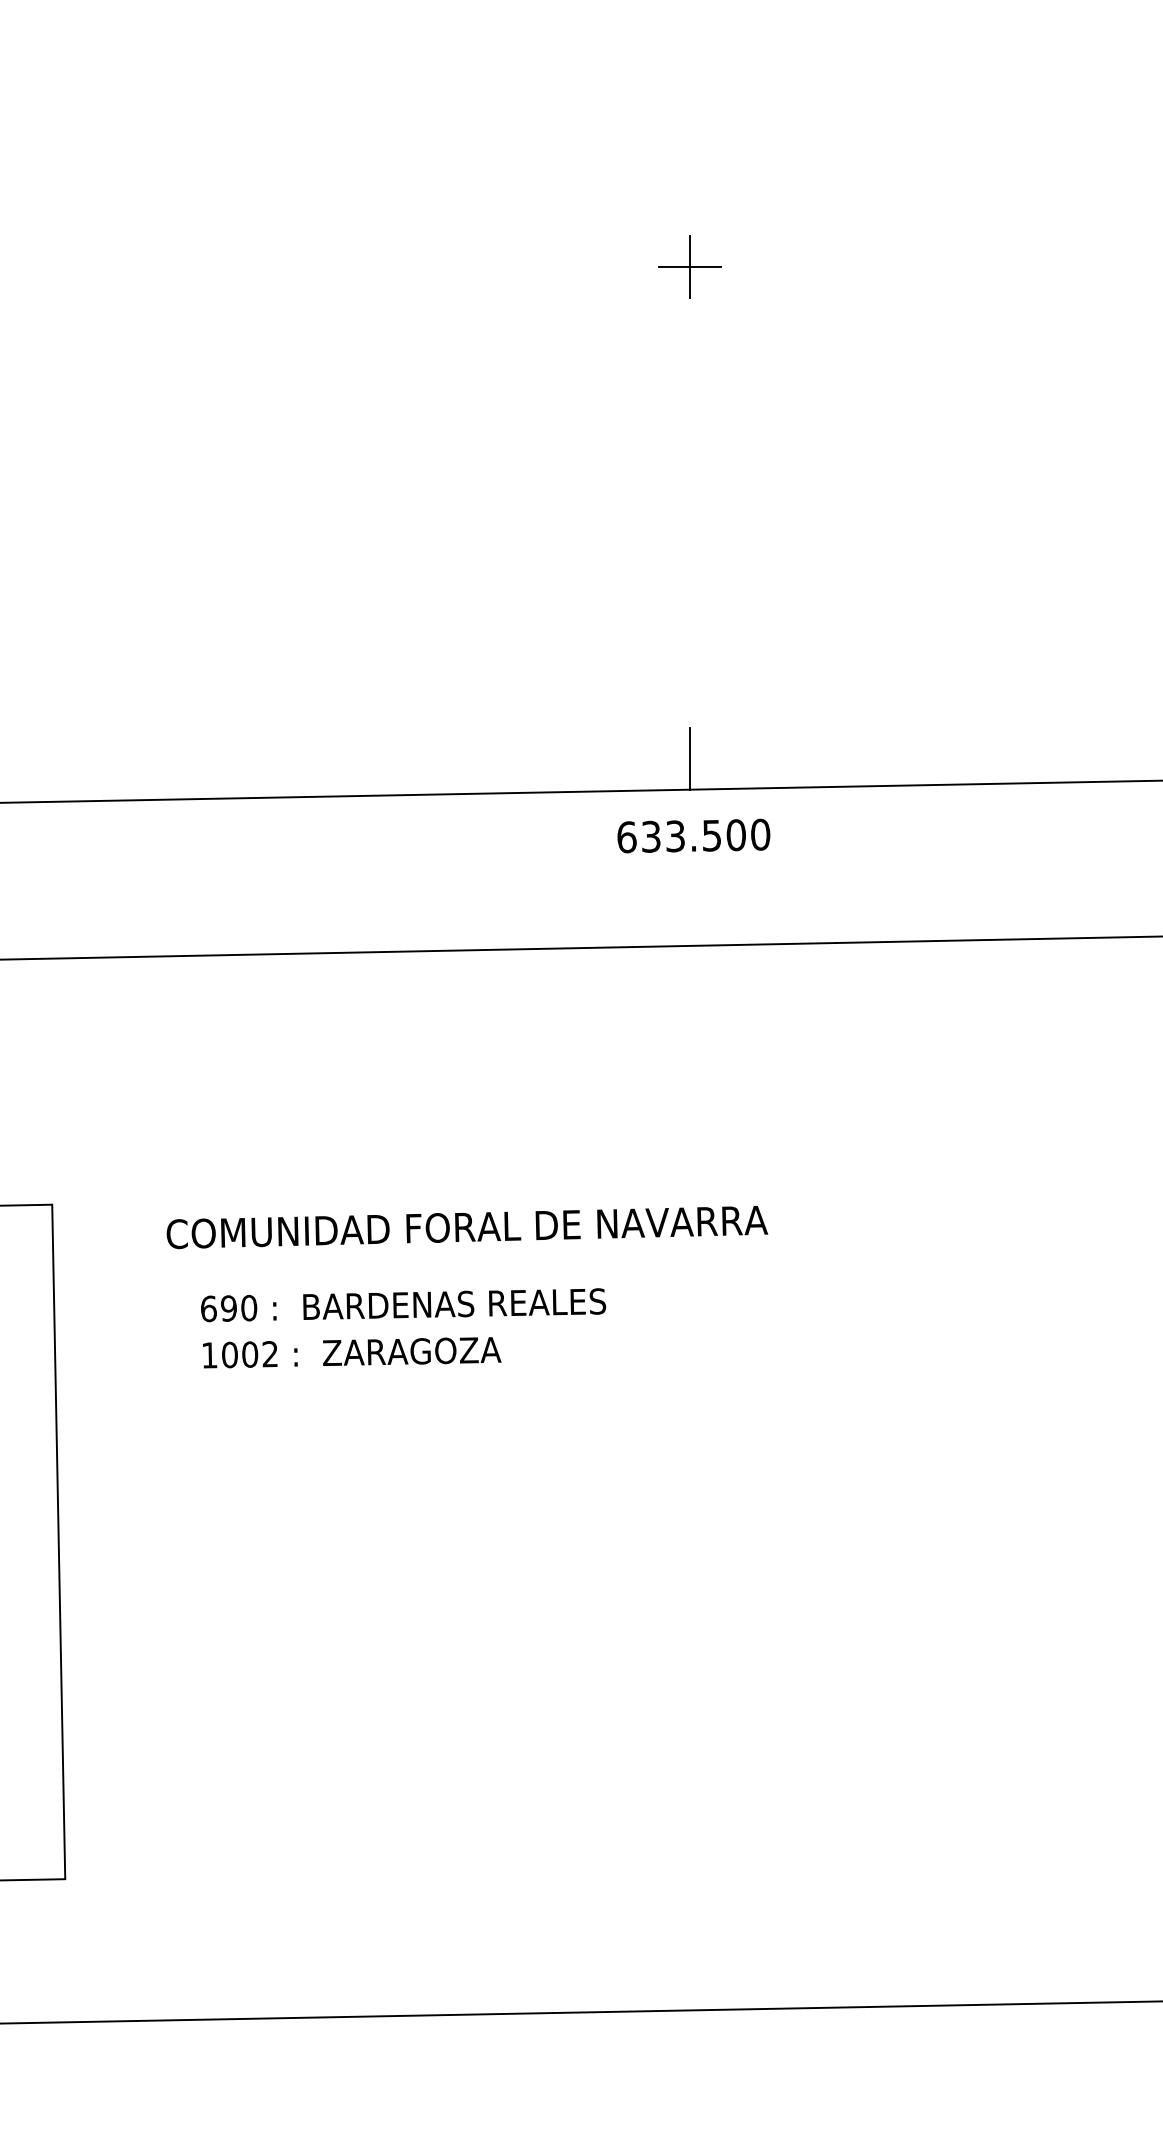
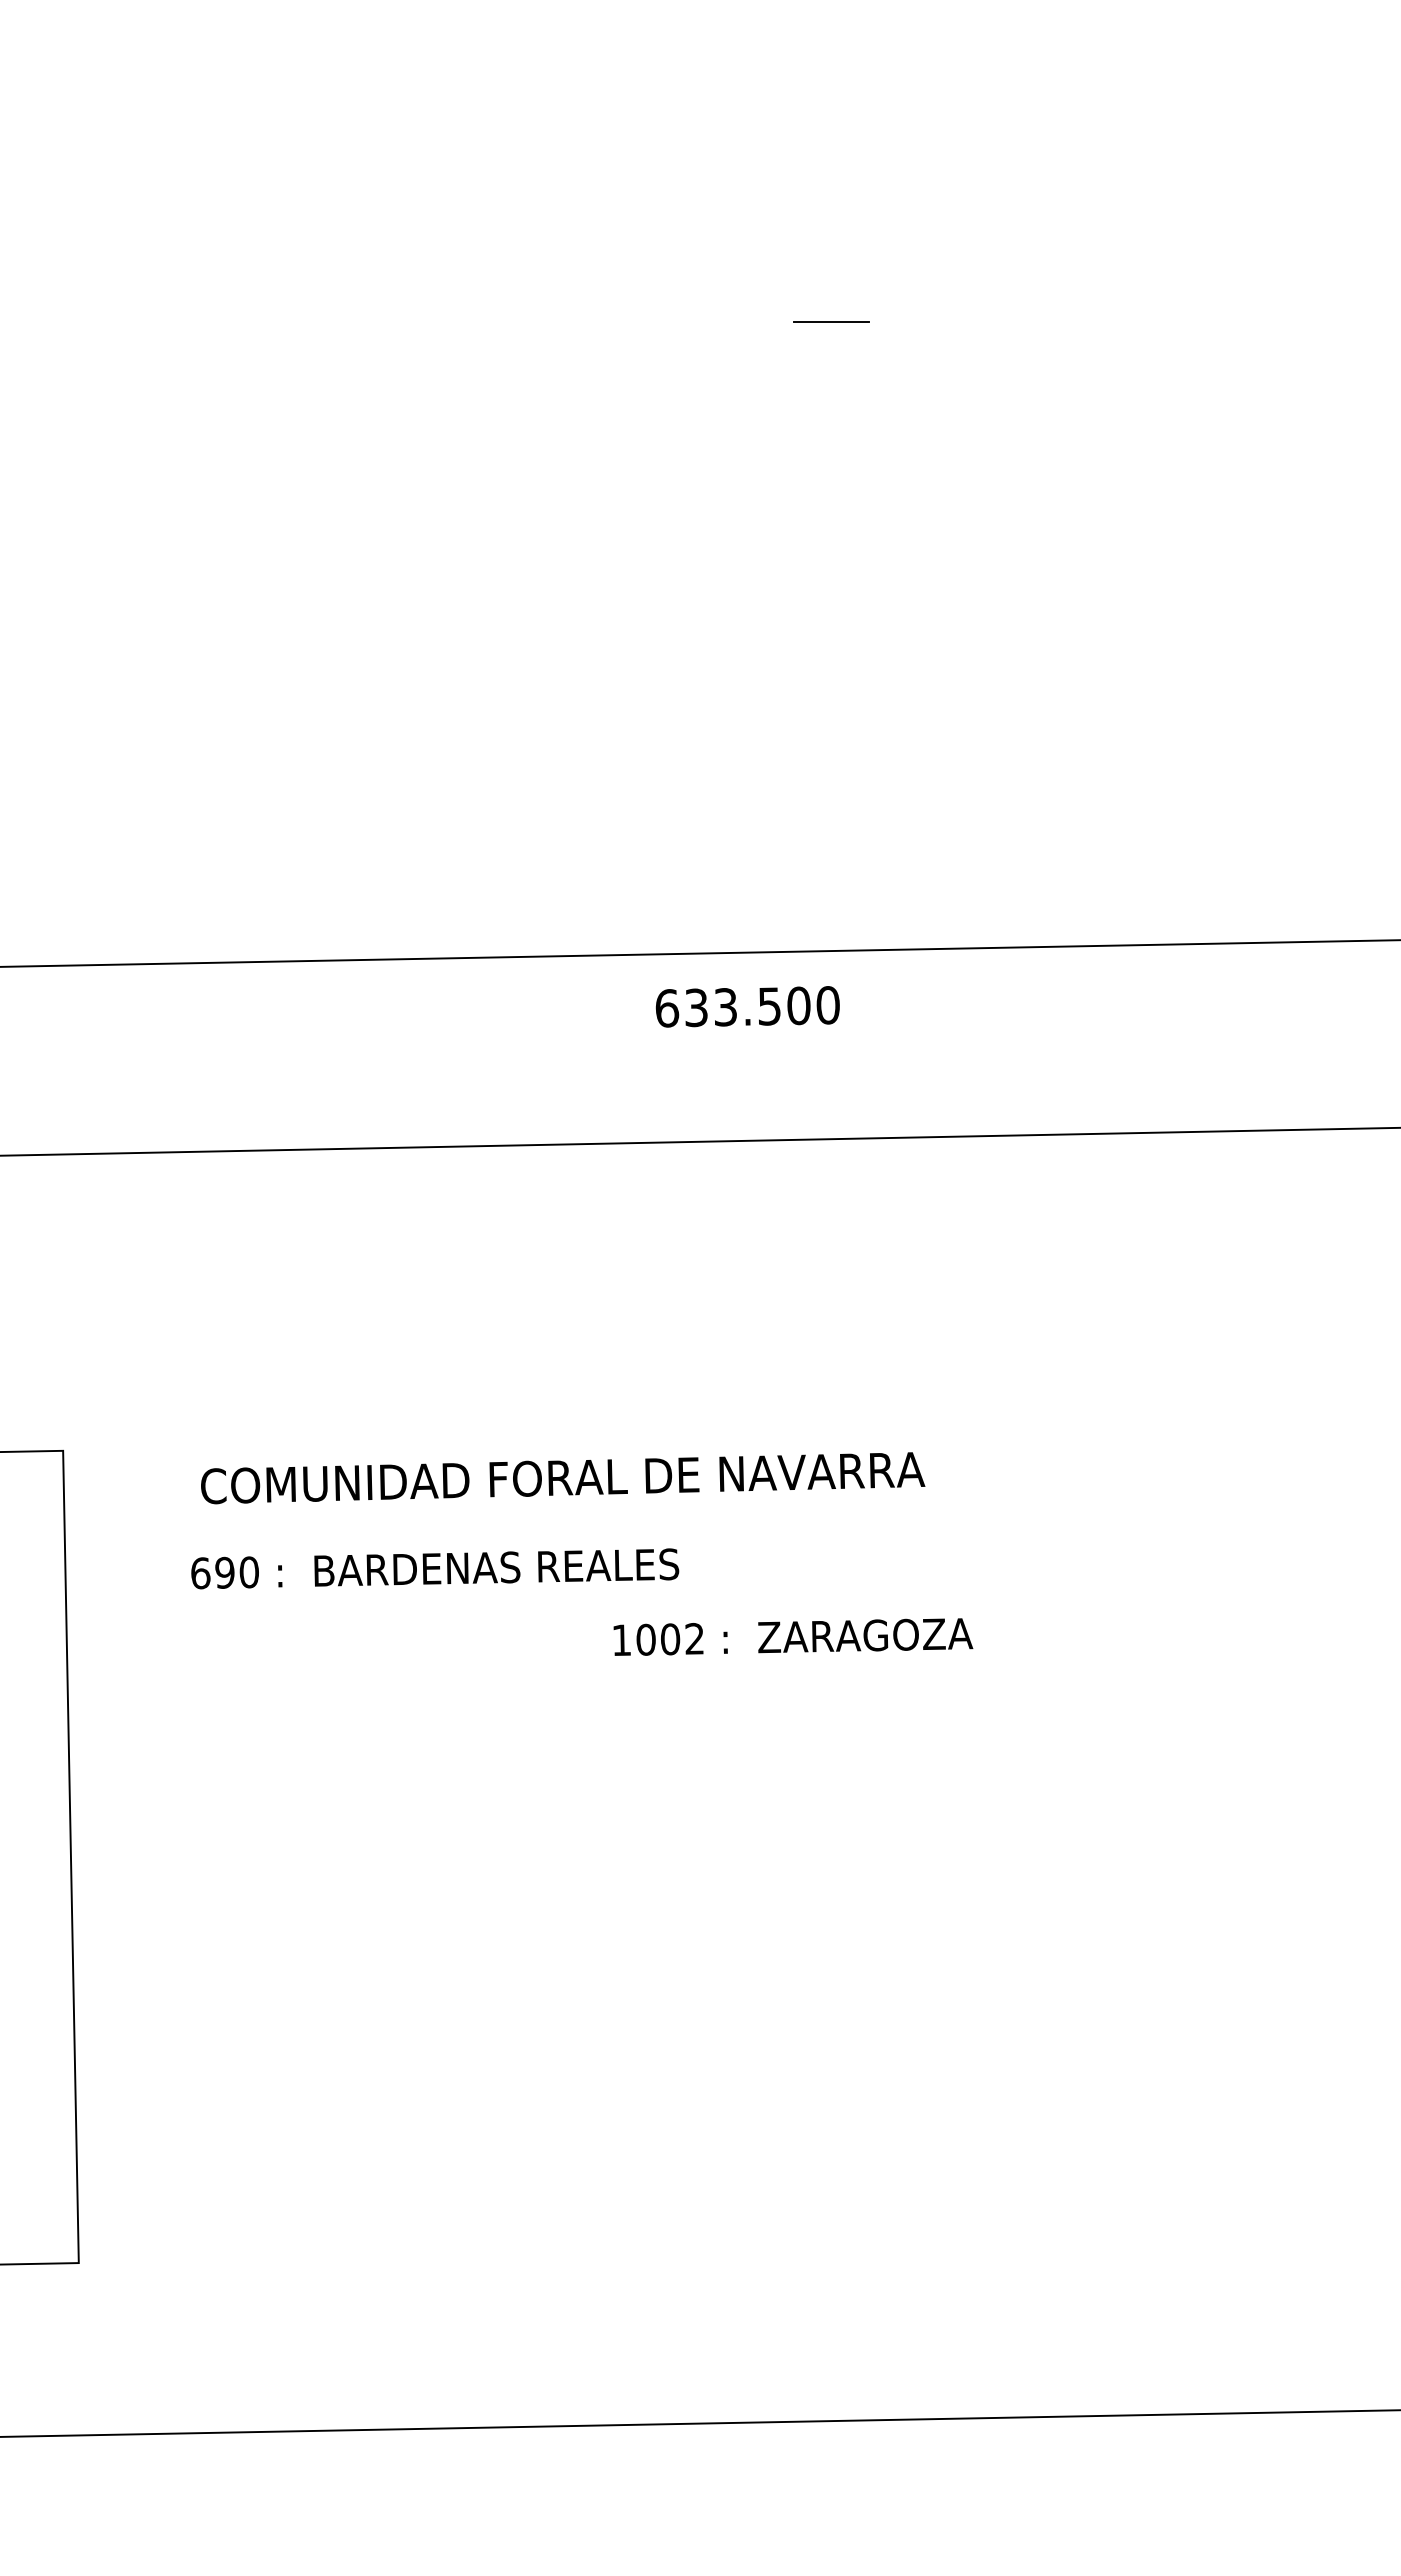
line: (690, 266) -> (831, 321), removed
line: (690, 758) -> (831, 913), removed
text: (693, 835) -> (747, 1006), moved
text: (403, 1304) -> (435, 1568), moved
text: (352, 1352) -> (793, 1636), moved

